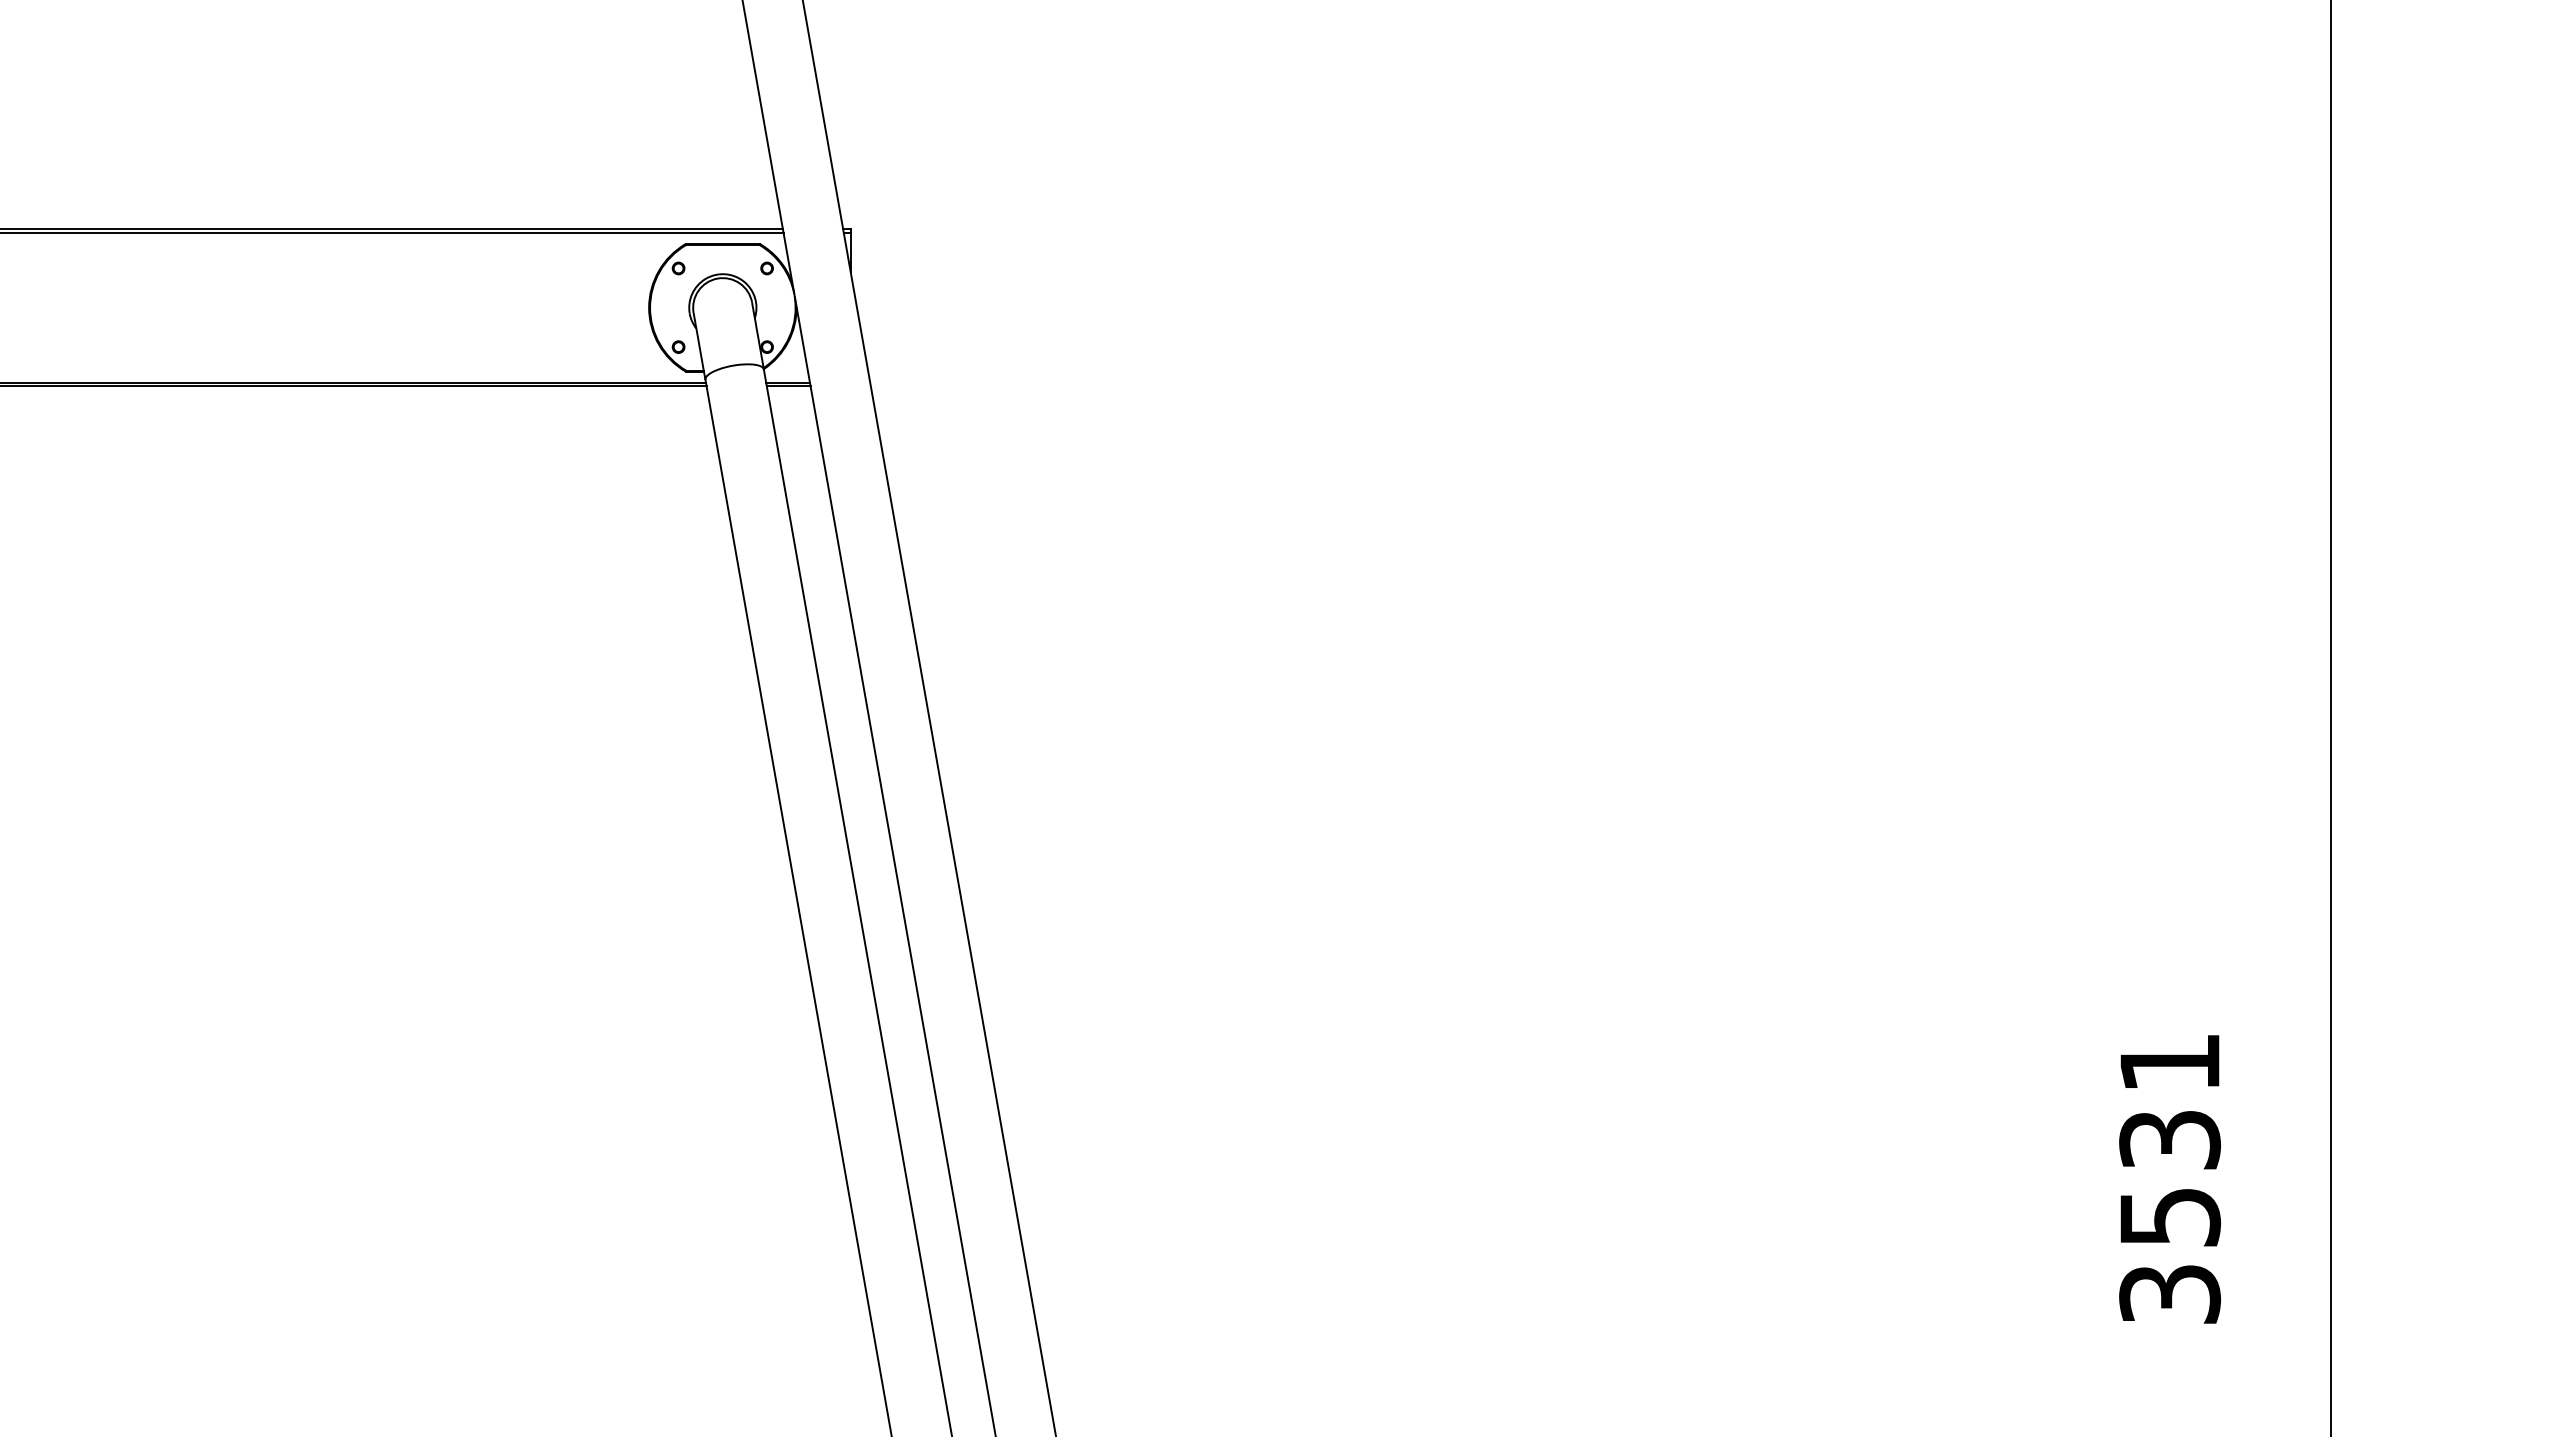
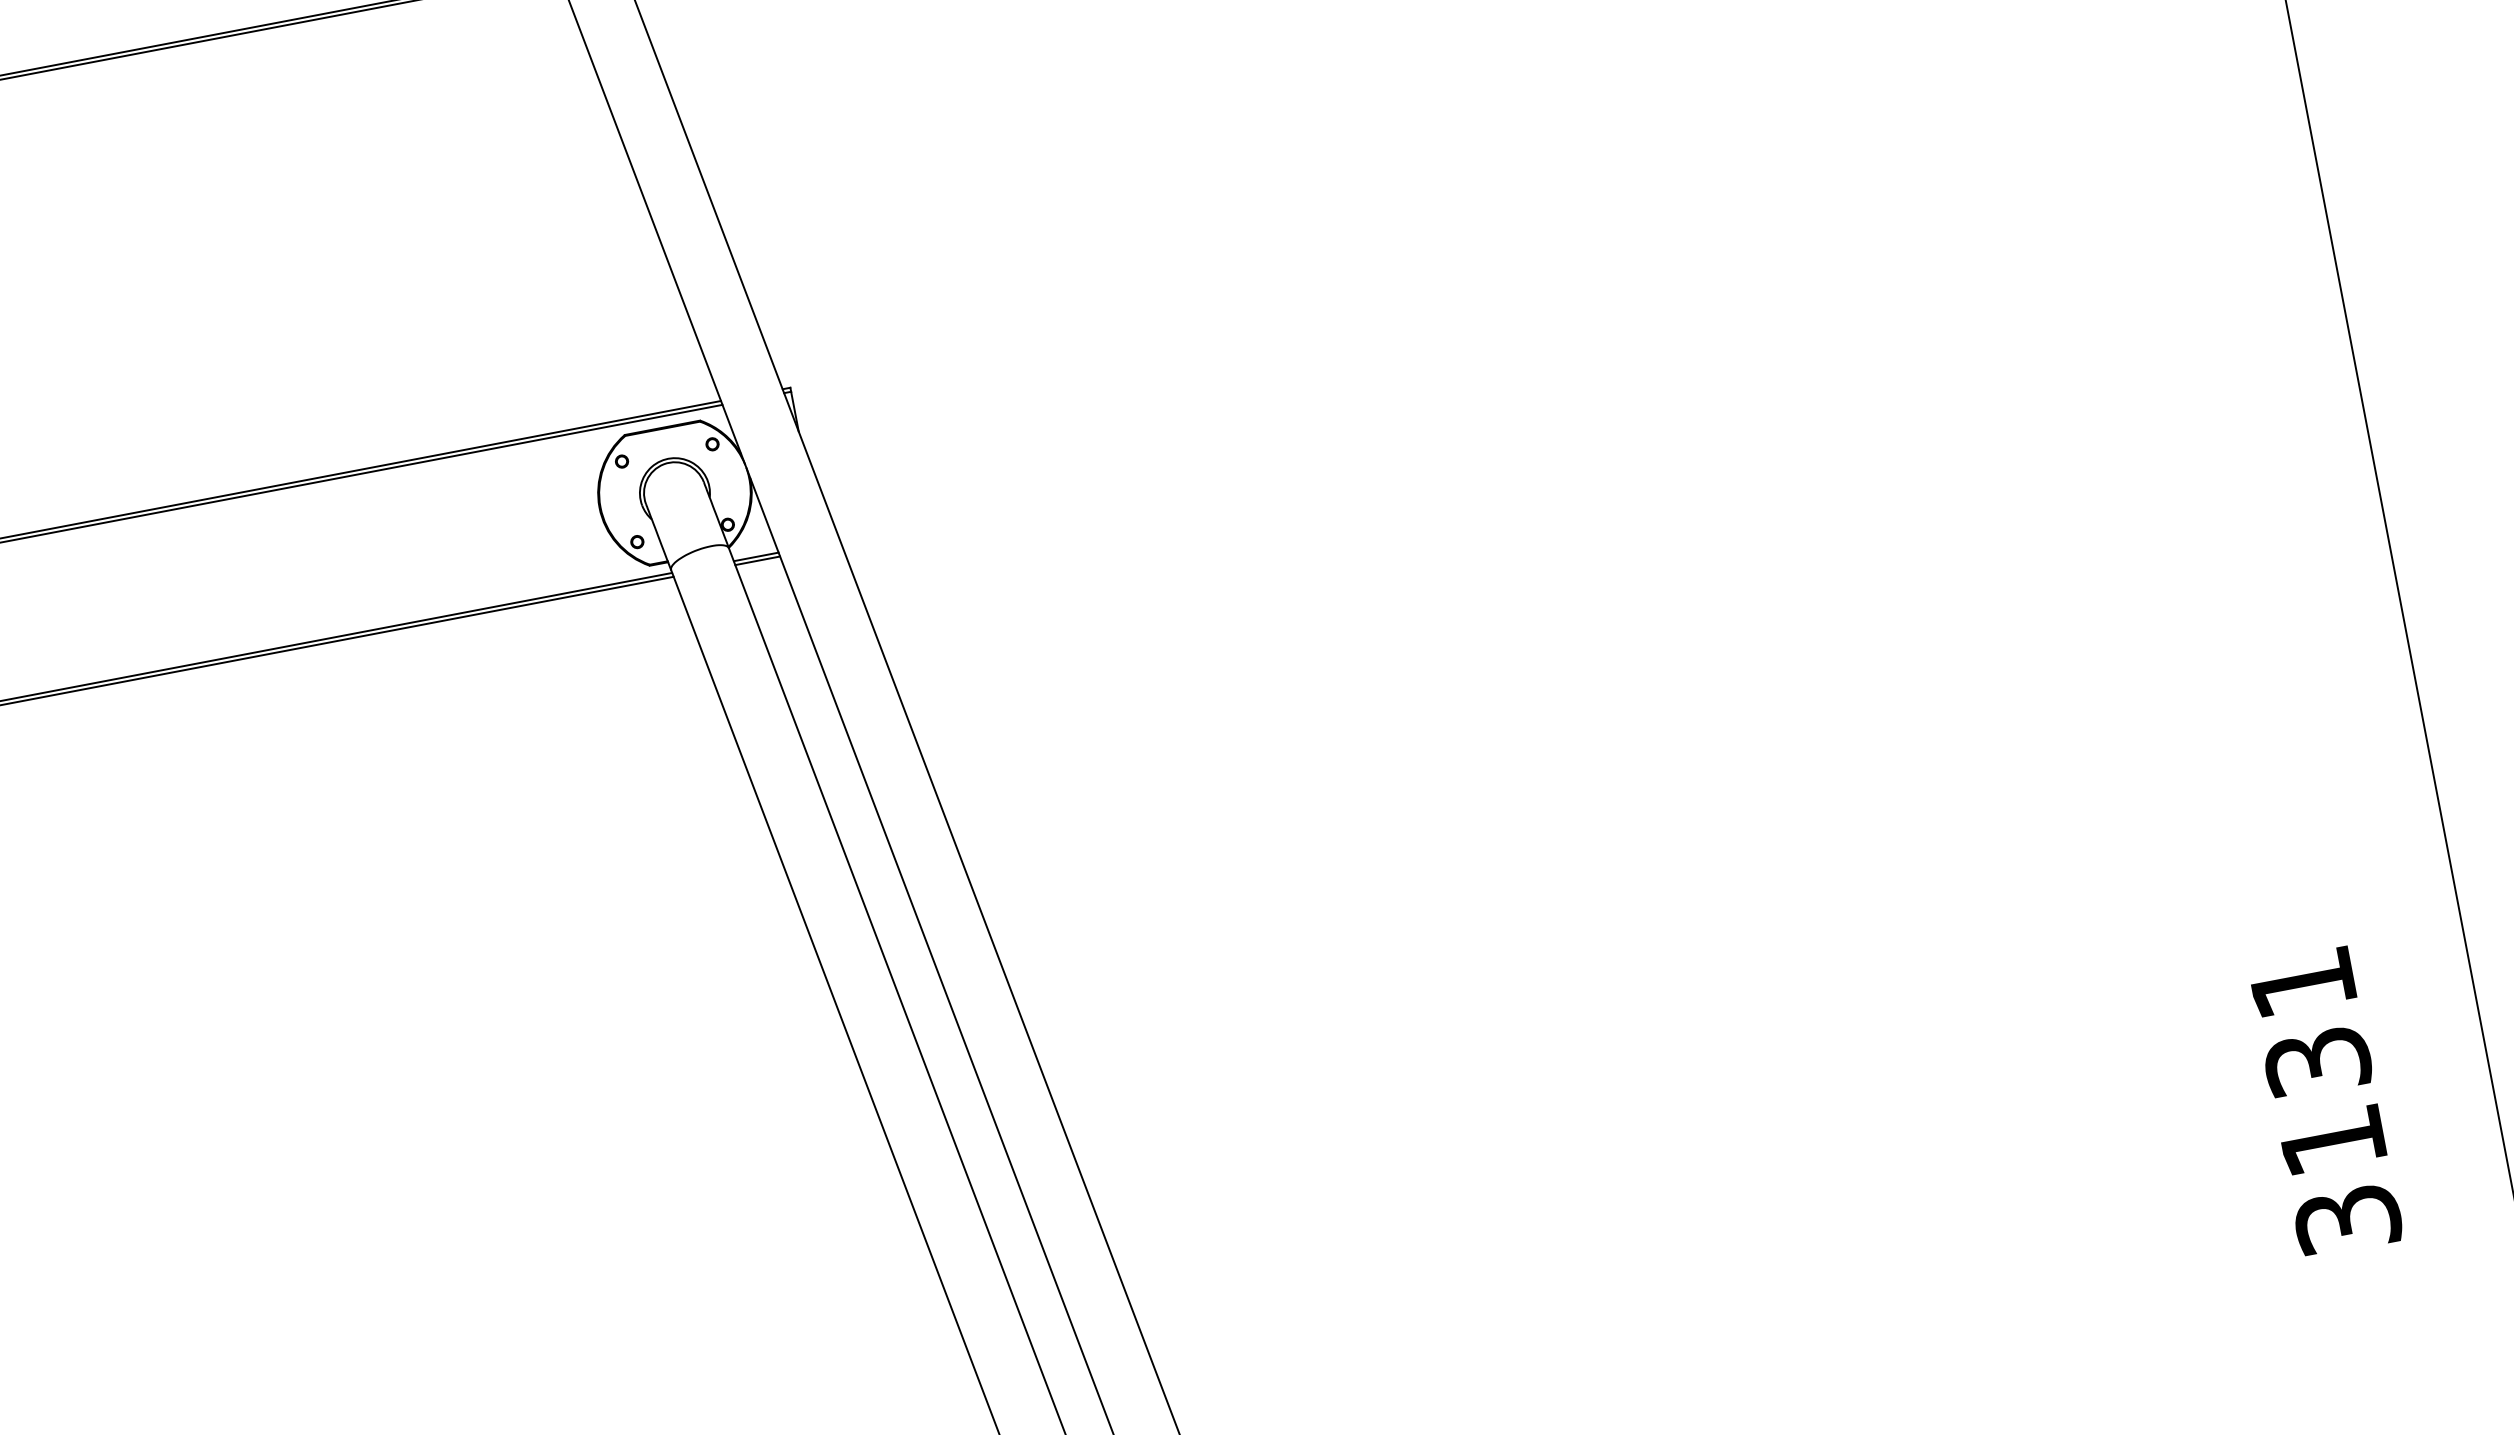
text: (2170, 1217) -> (2333, 1141), 3531 -> 3131

